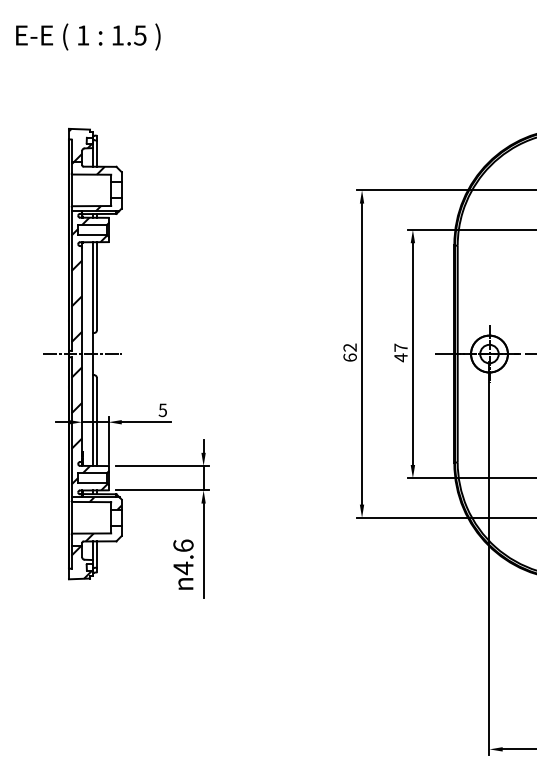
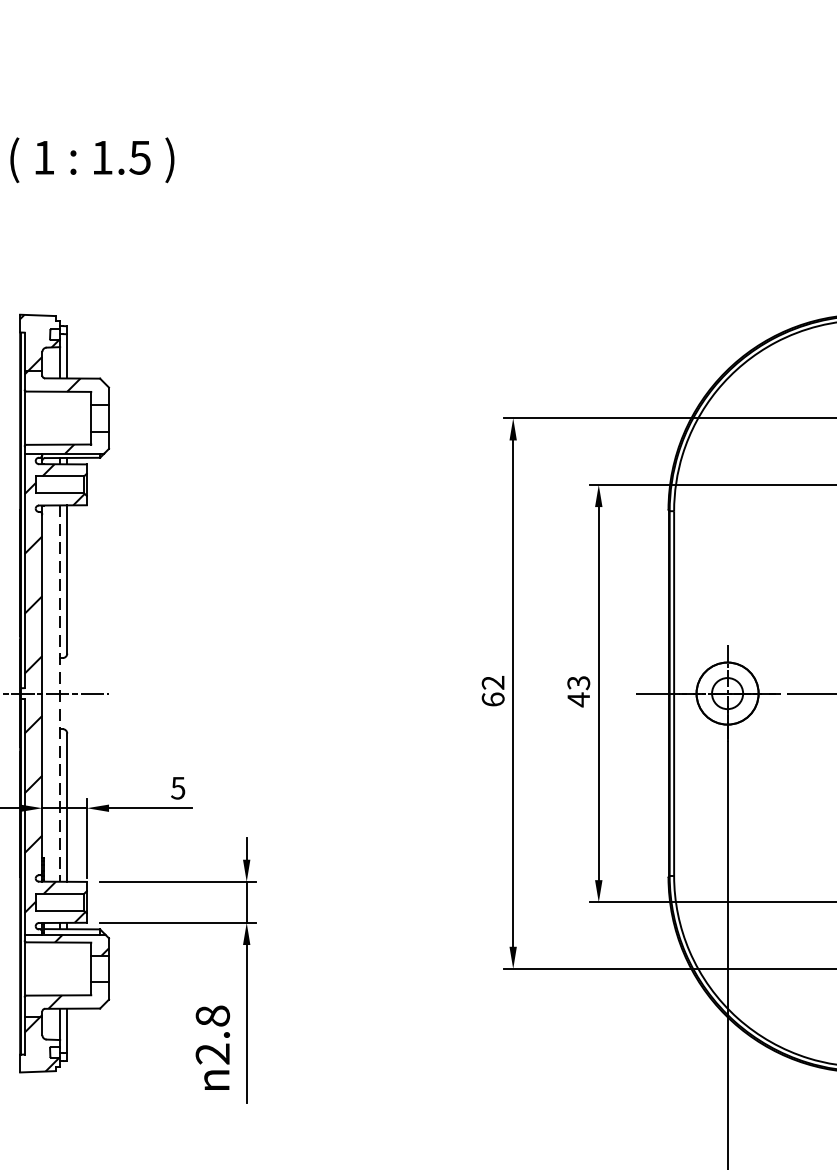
text: (400, 347) -> (577, 682), 47 -> 43
line: (92, 354) -> (59, 694), solid -> dashed
text: (183, 557) -> (212, 1035), 4.6 -> 2.8

